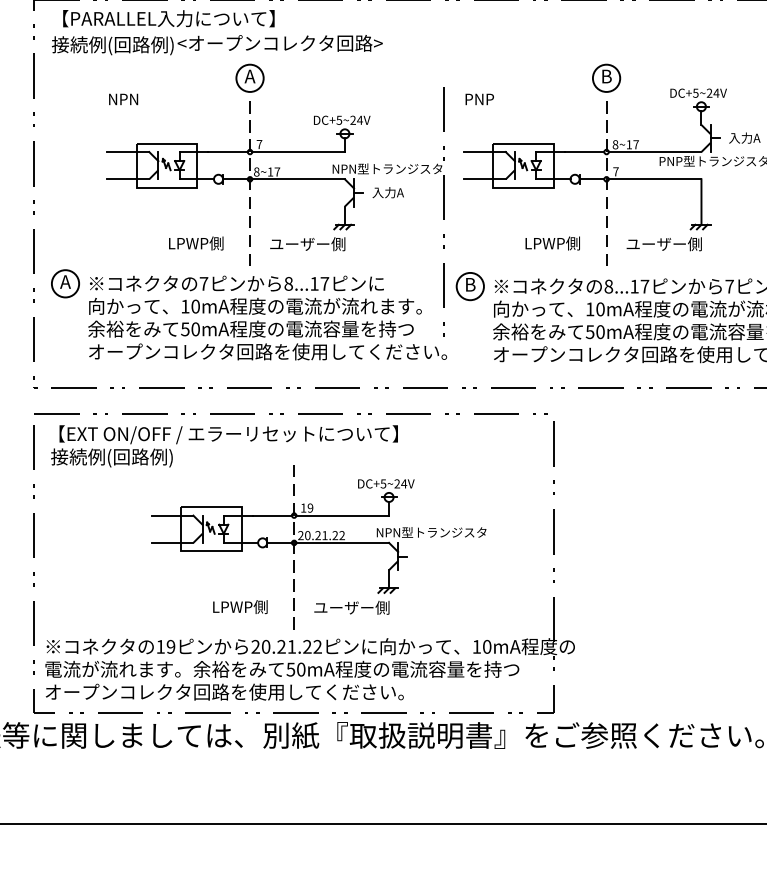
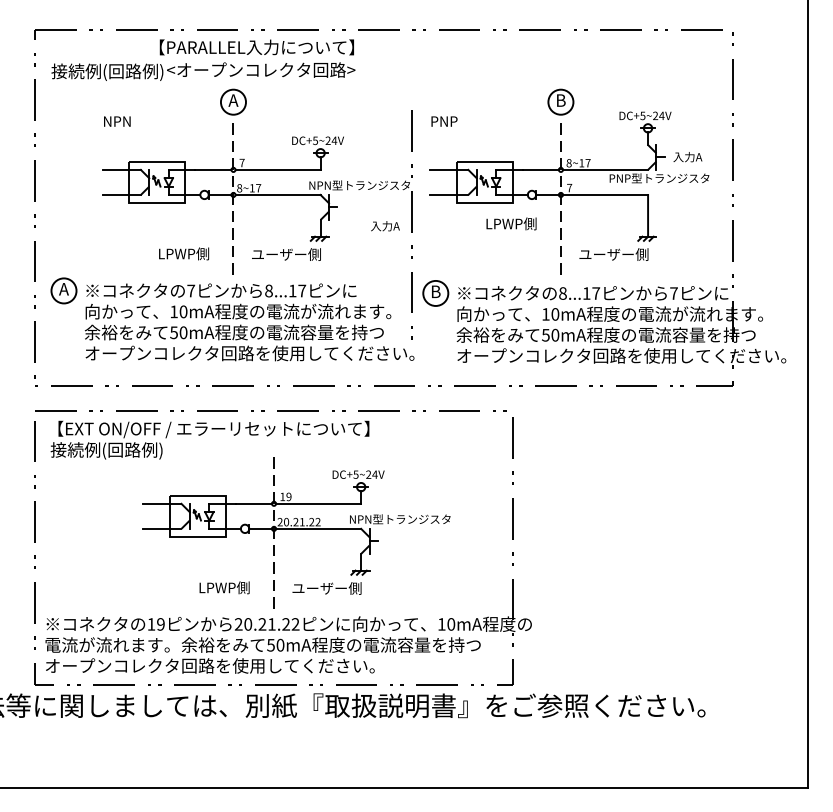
text: (168, 18) -> (256, 47), moved
text: (388, 192) -> (385, 226), moved
text: (552, 243) -> (511, 223), moved

